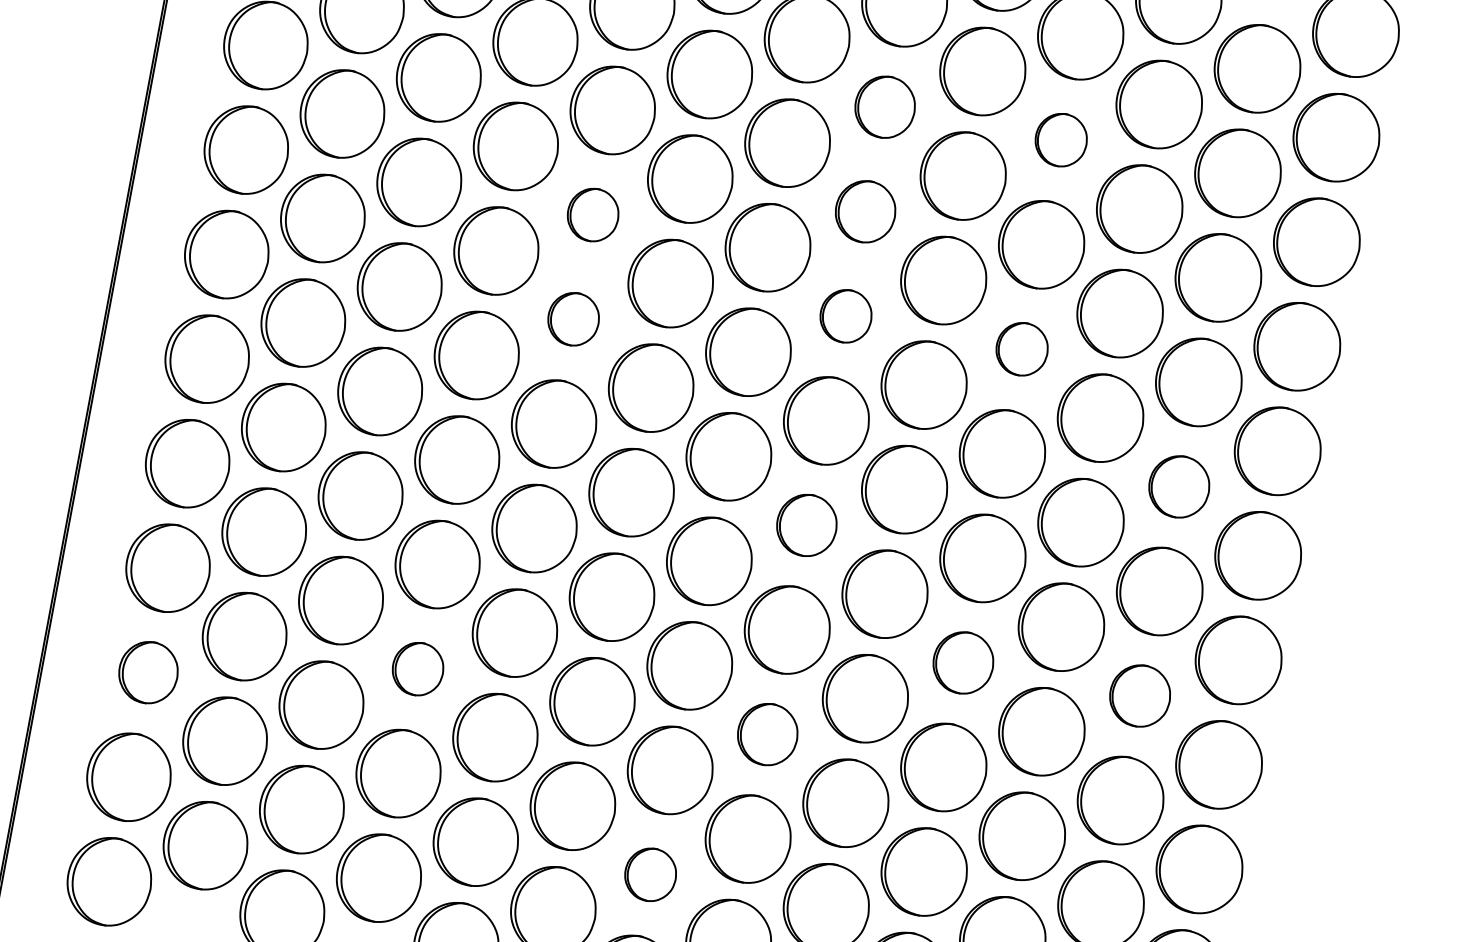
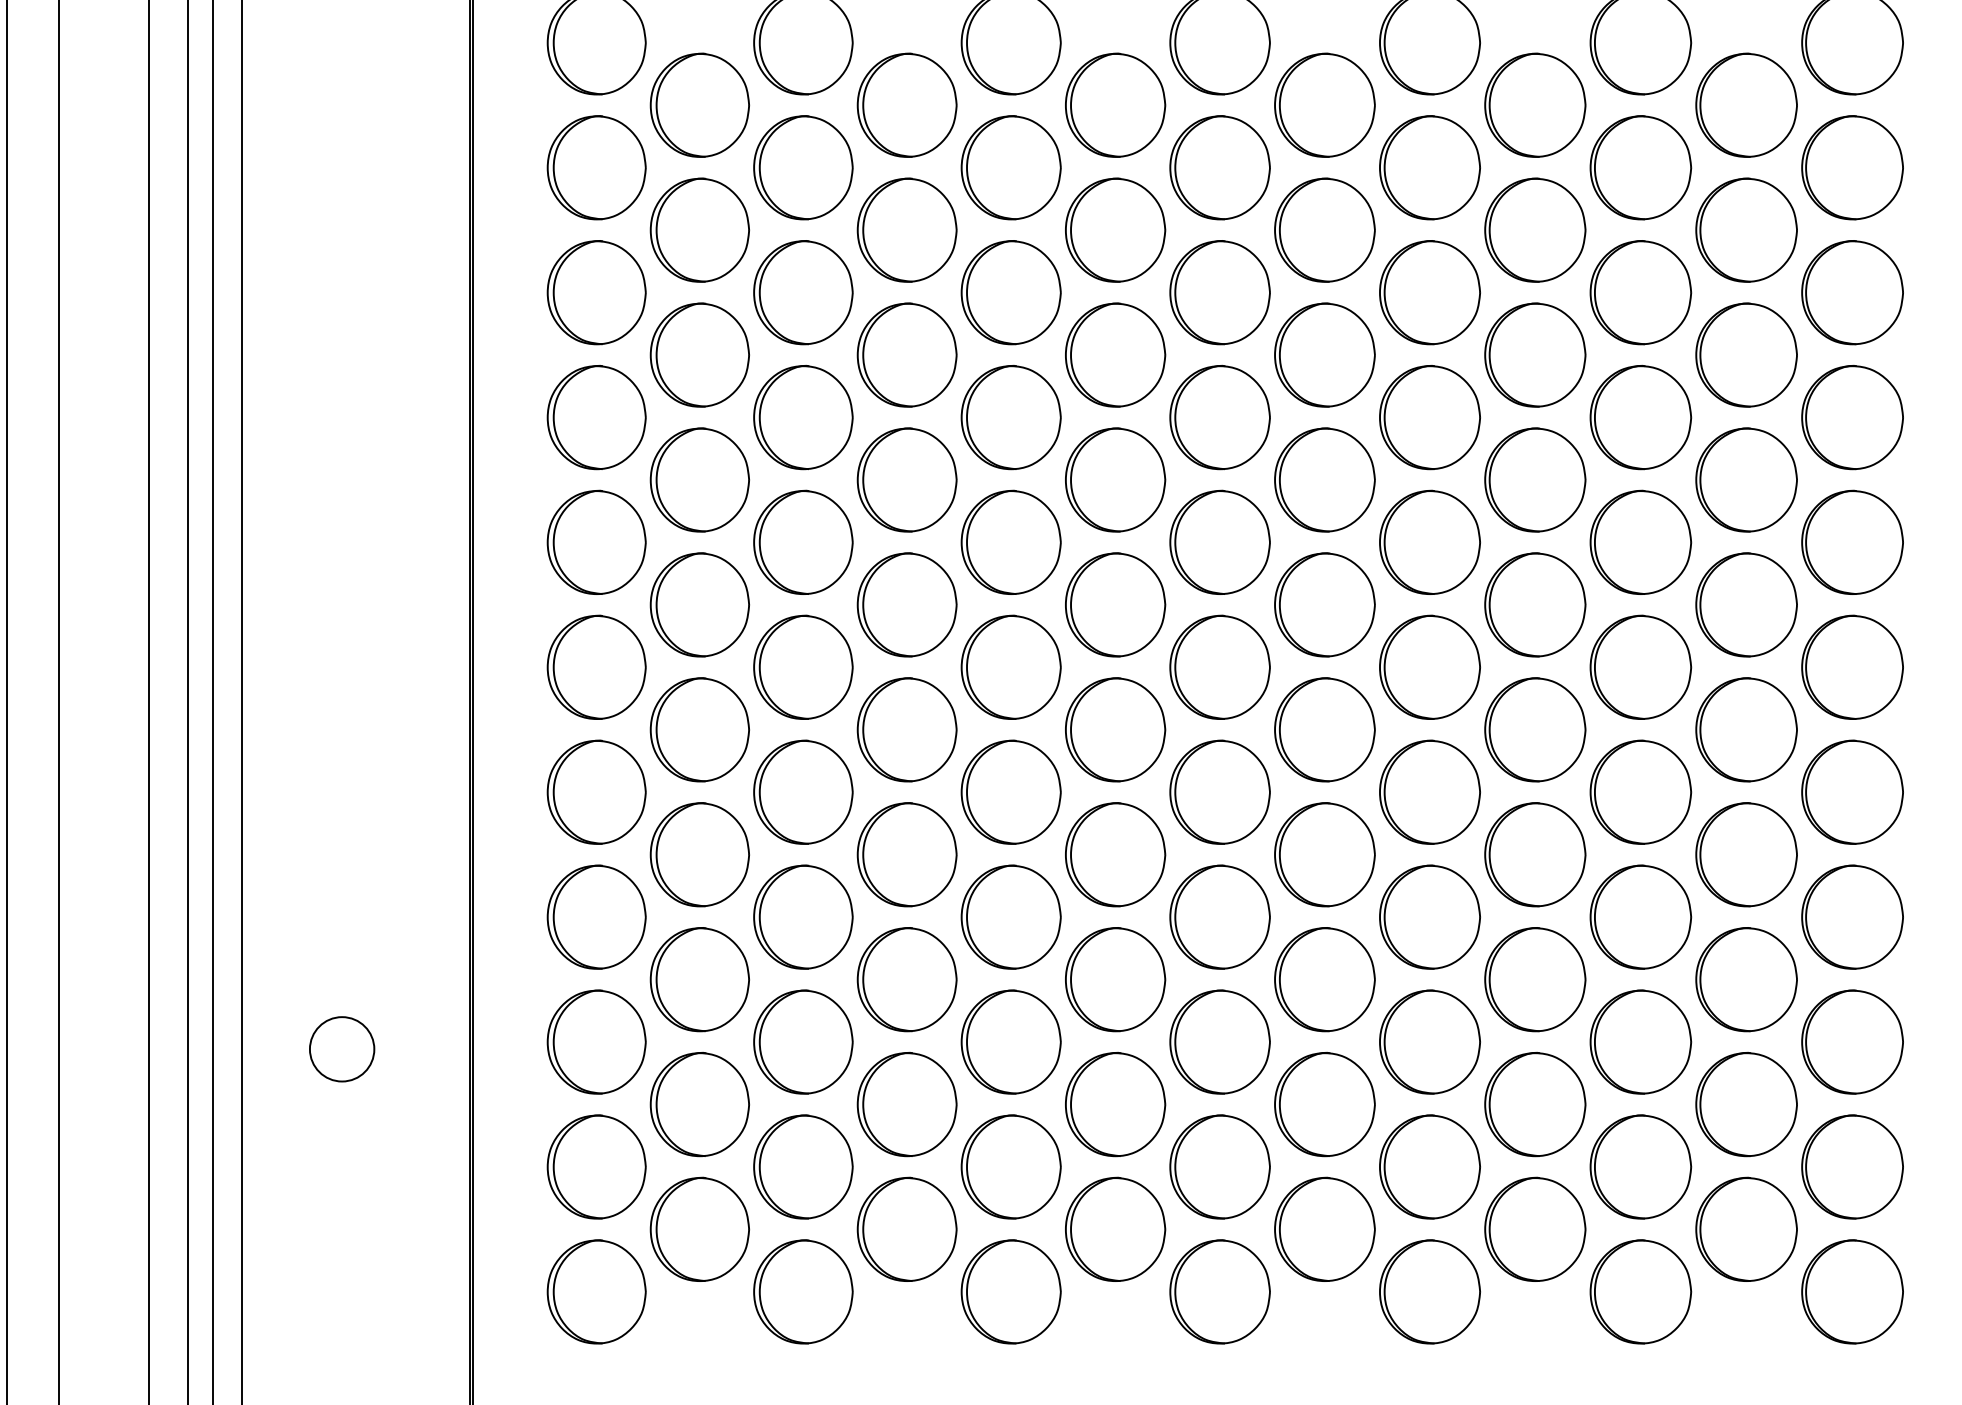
part: (884, 106) -> (1324, 229), size x1.43
part: (1061, 139) -> (1535, 229), size x1.67
part: (865, 211) -> (1324, 354), size x1.43
part: (592, 214) -> (1010, 417), size x1.67
part: (845, 315) -> (1324, 479), size x1.67
part: (573, 318) -> (1010, 541), size x1.67
part: (1022, 348) -> (1535, 479), size x1.67
part: (1179, 486) -> (1746, 604), size x1.43
part: (806, 525) -> (1324, 729), size x1.43
part: (963, 662) -> (1535, 854), size x1.43
part: (417, 668) -> (906, 979), size x1.67
part: (148, 672) -> (596, 1041), size x1.43
part: (1140, 695) -> (1746, 854), size x1.43
part: (767, 734) -> (1324, 979), size x1.43
part: (650, 874) -> (1219, 1166), size x1.67

